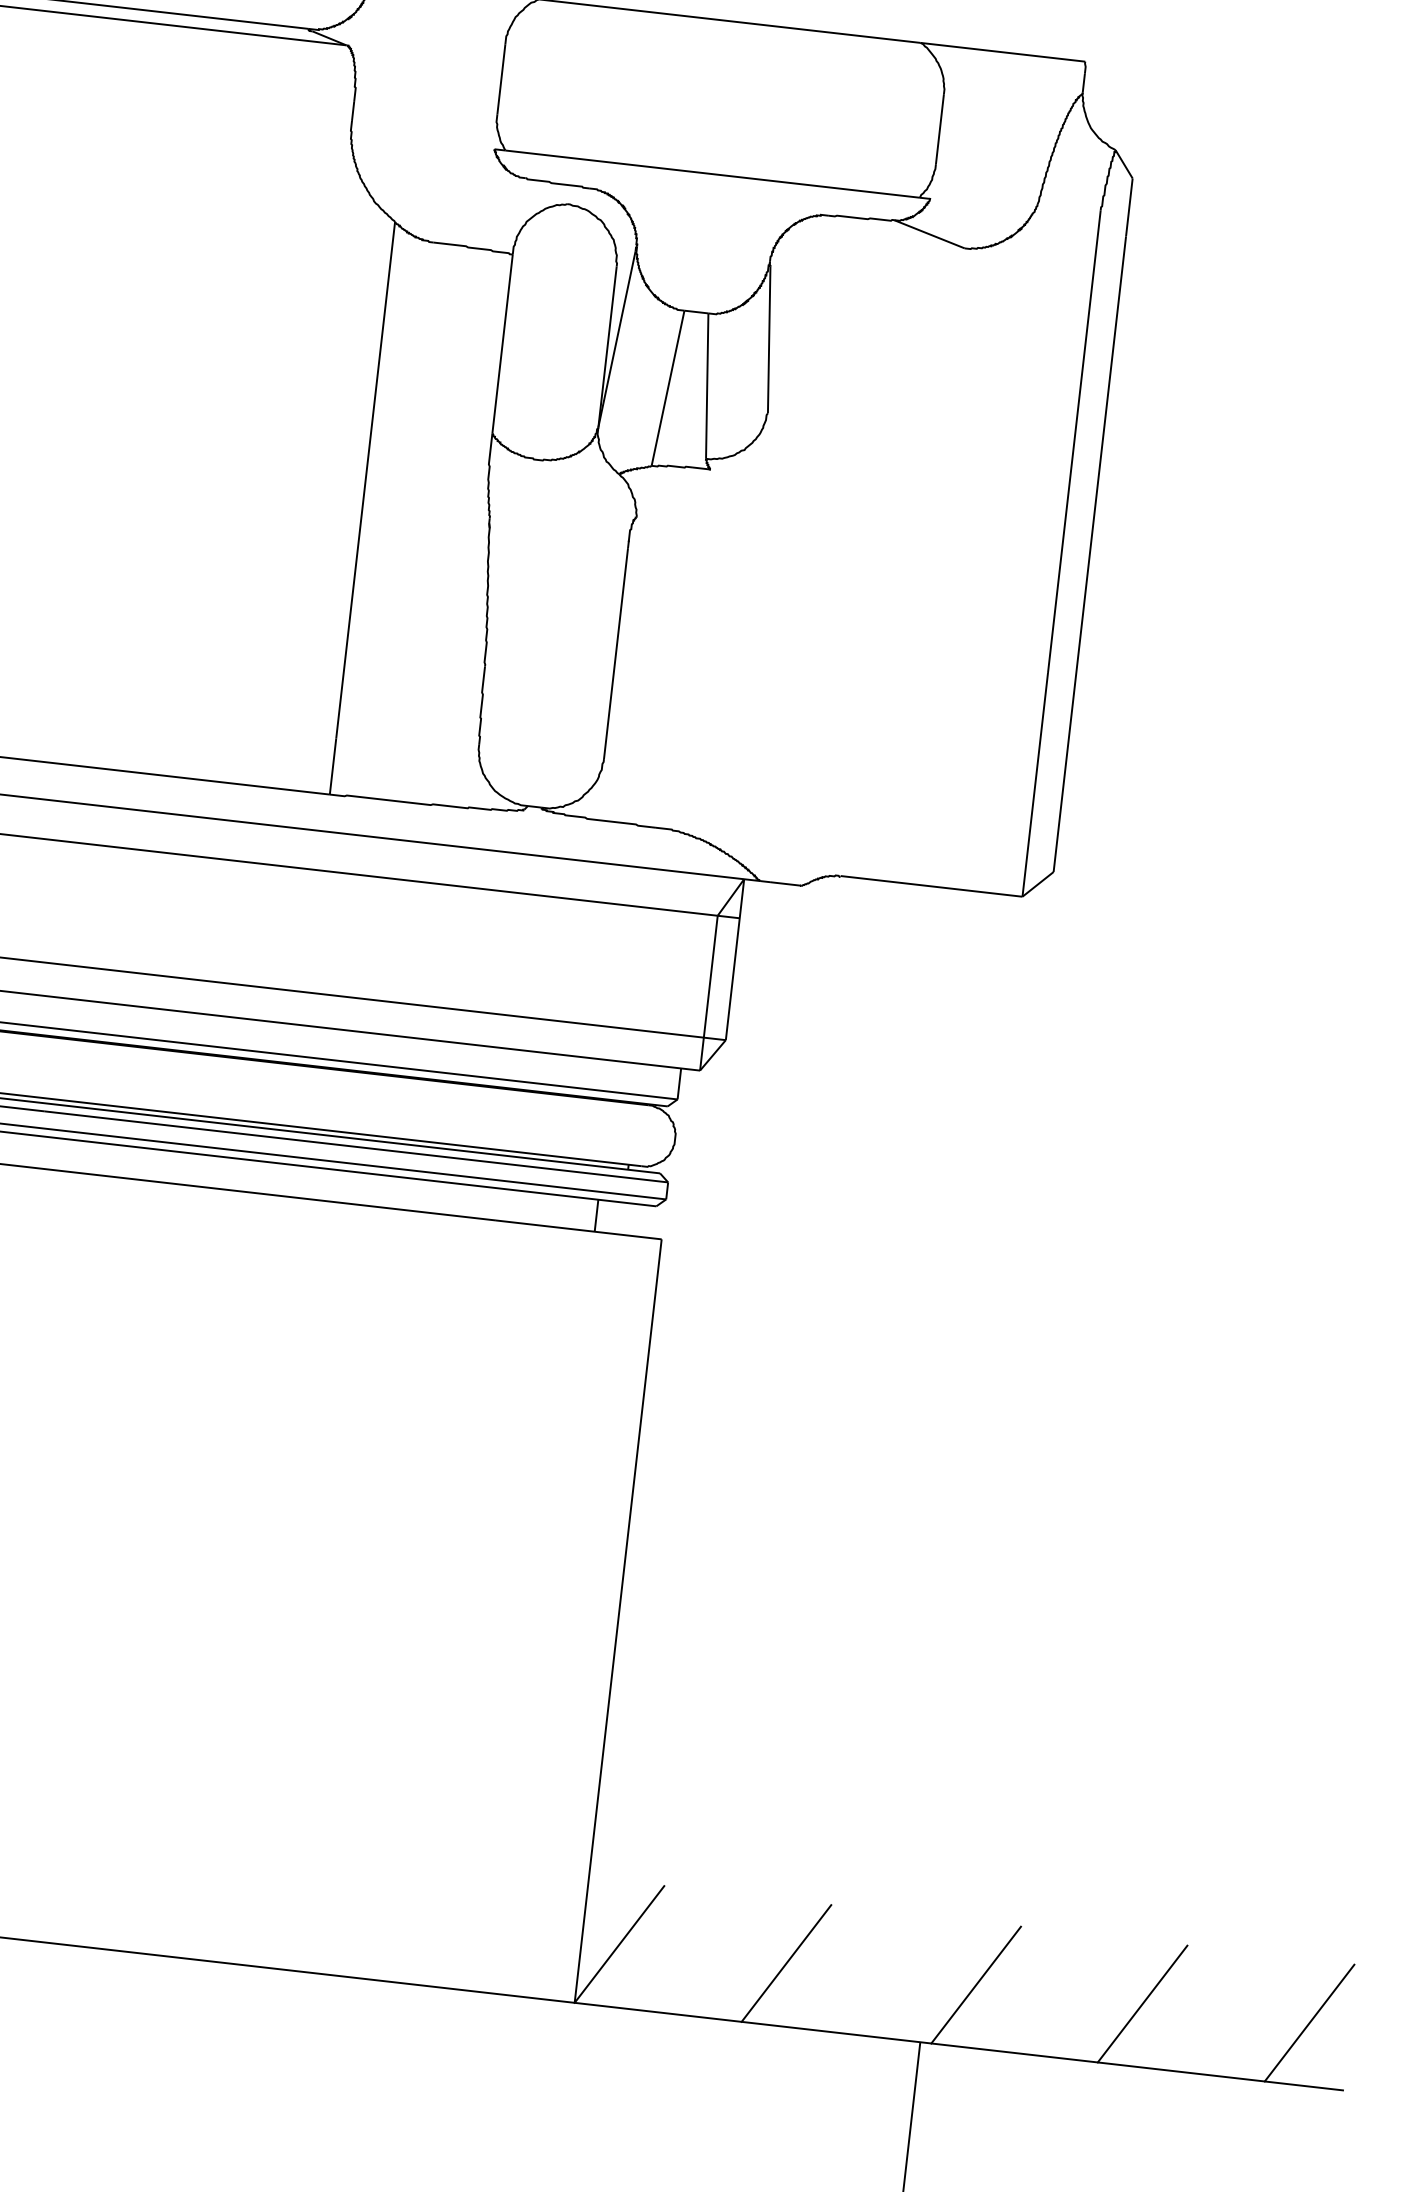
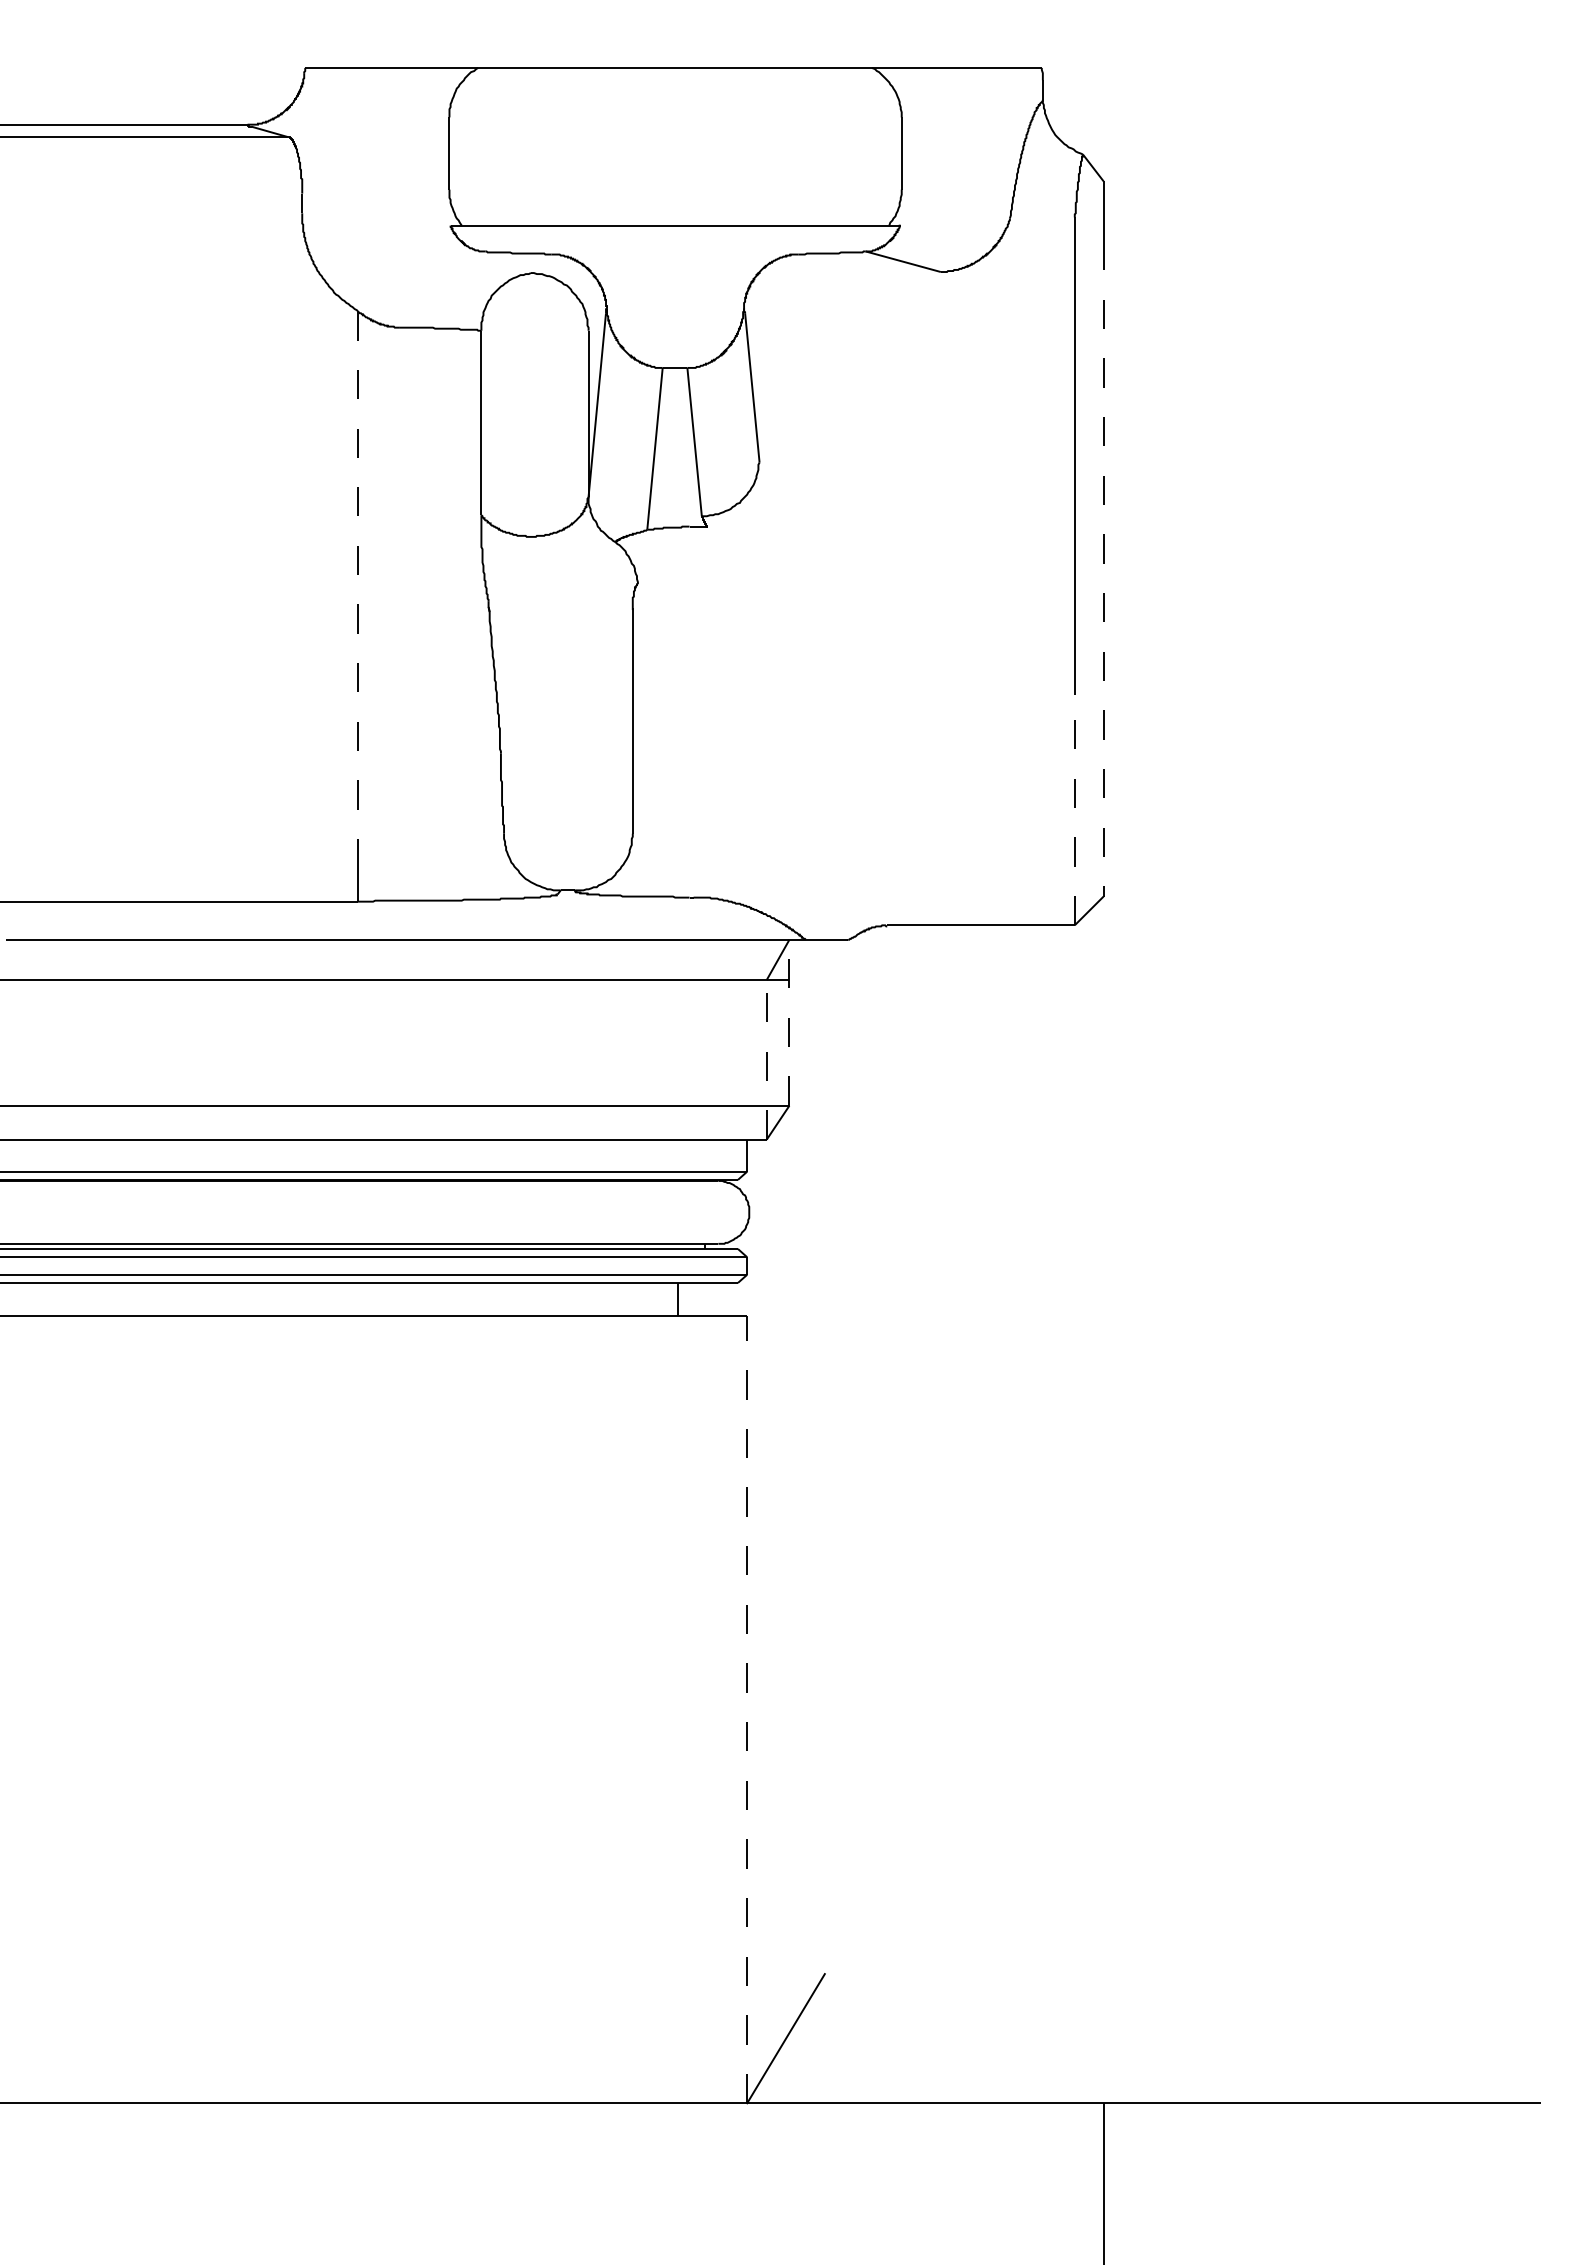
line: (365, 481) -> (357, 578), solid -> dashed
line: (1089, 553) -> (1103, 568), solid -> dashed
line: (1035, 784) -> (1074, 809), solid -> dashed
line: (735, 959) -> (789, 1022), solid -> dashed
line: (708, 992) -> (766, 1059), solid -> dashed
line: (618, 1621) -> (747, 1709), solid -> dashed
line: (786, 1963) -> (958, 2038), removed
line: (975, 1984) -> (1153, 2038), removed
line: (1142, 2003) -> (1325, 2038), removed
line: (1309, 2022) -> (1497, 2038), removed

